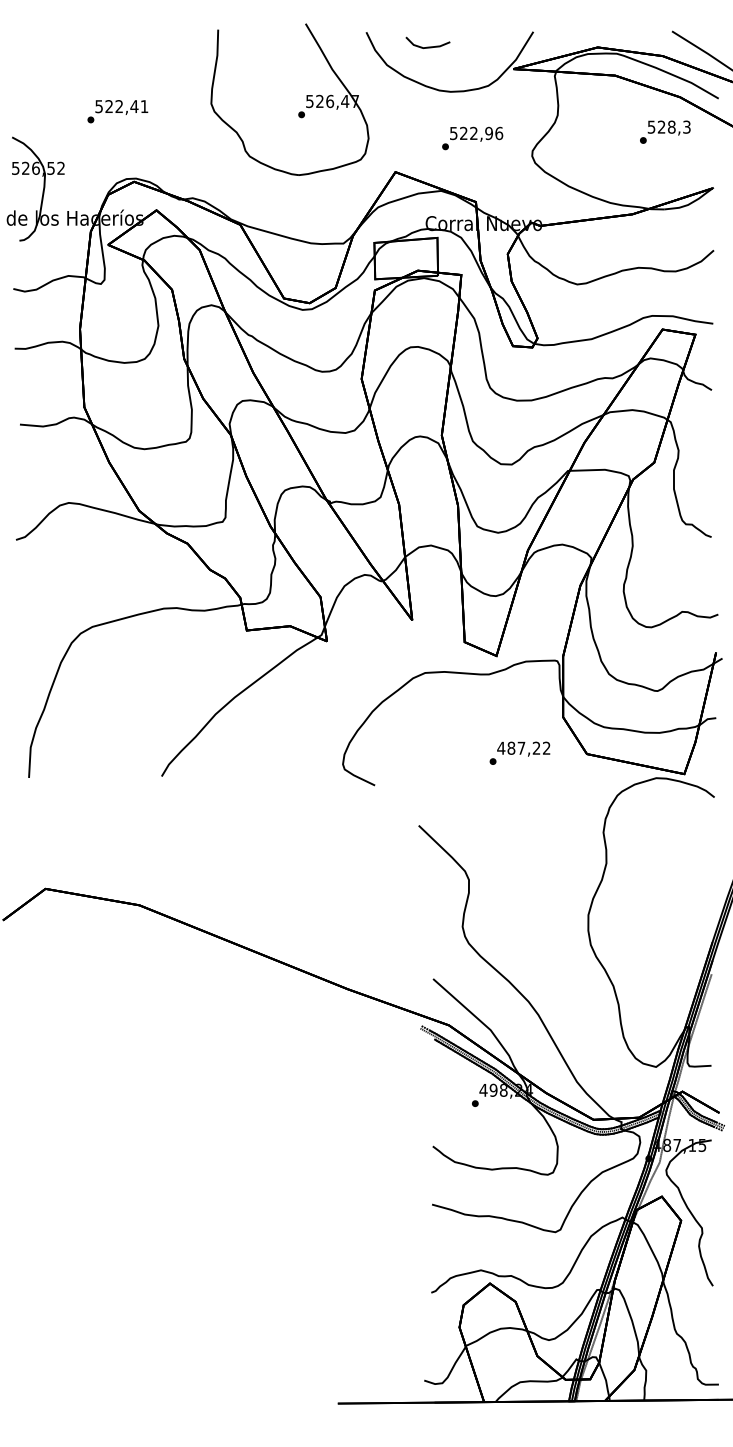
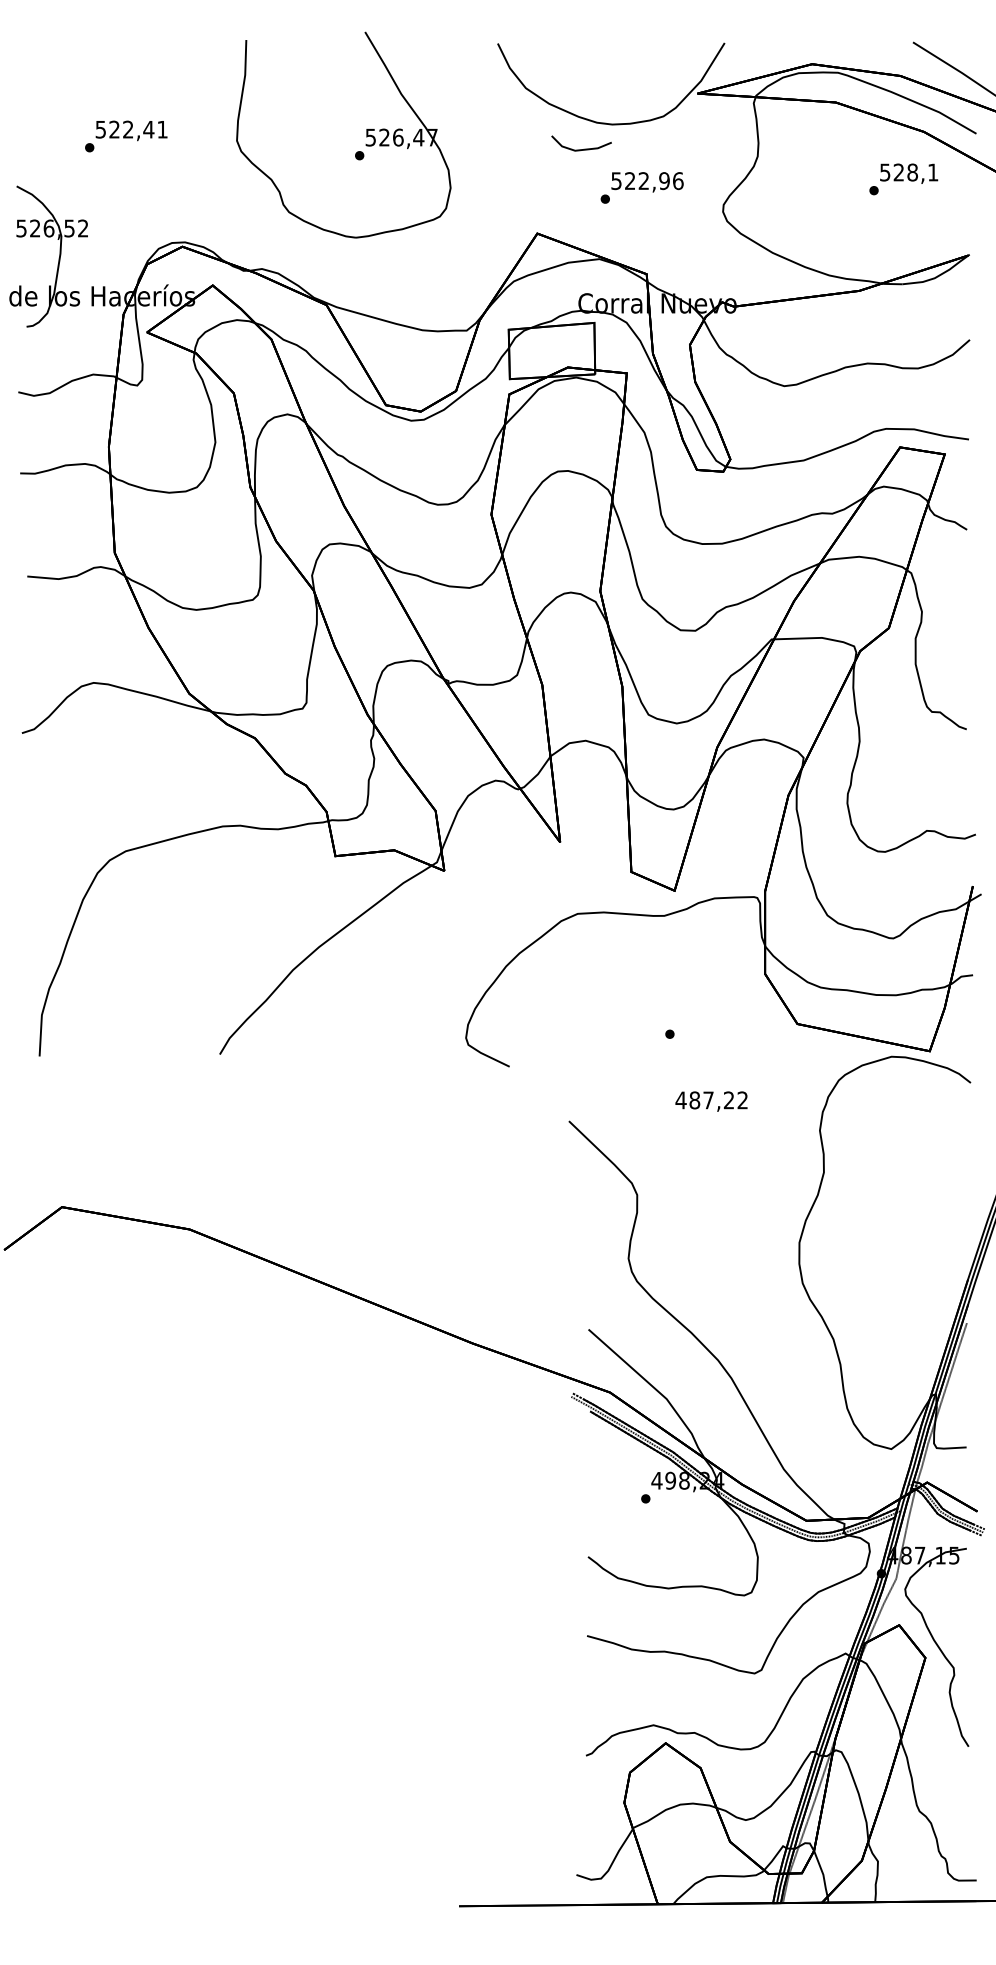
part: (427, 42) -> (580, 143), moved
text: (117, 111) -> (125, 136), moved
part: (300, 111) -> (358, 151), moved
text: (686, 126) -> (932, 171), 528,3 -> 528,1
text: (523, 748) -> (711, 1100), moved

